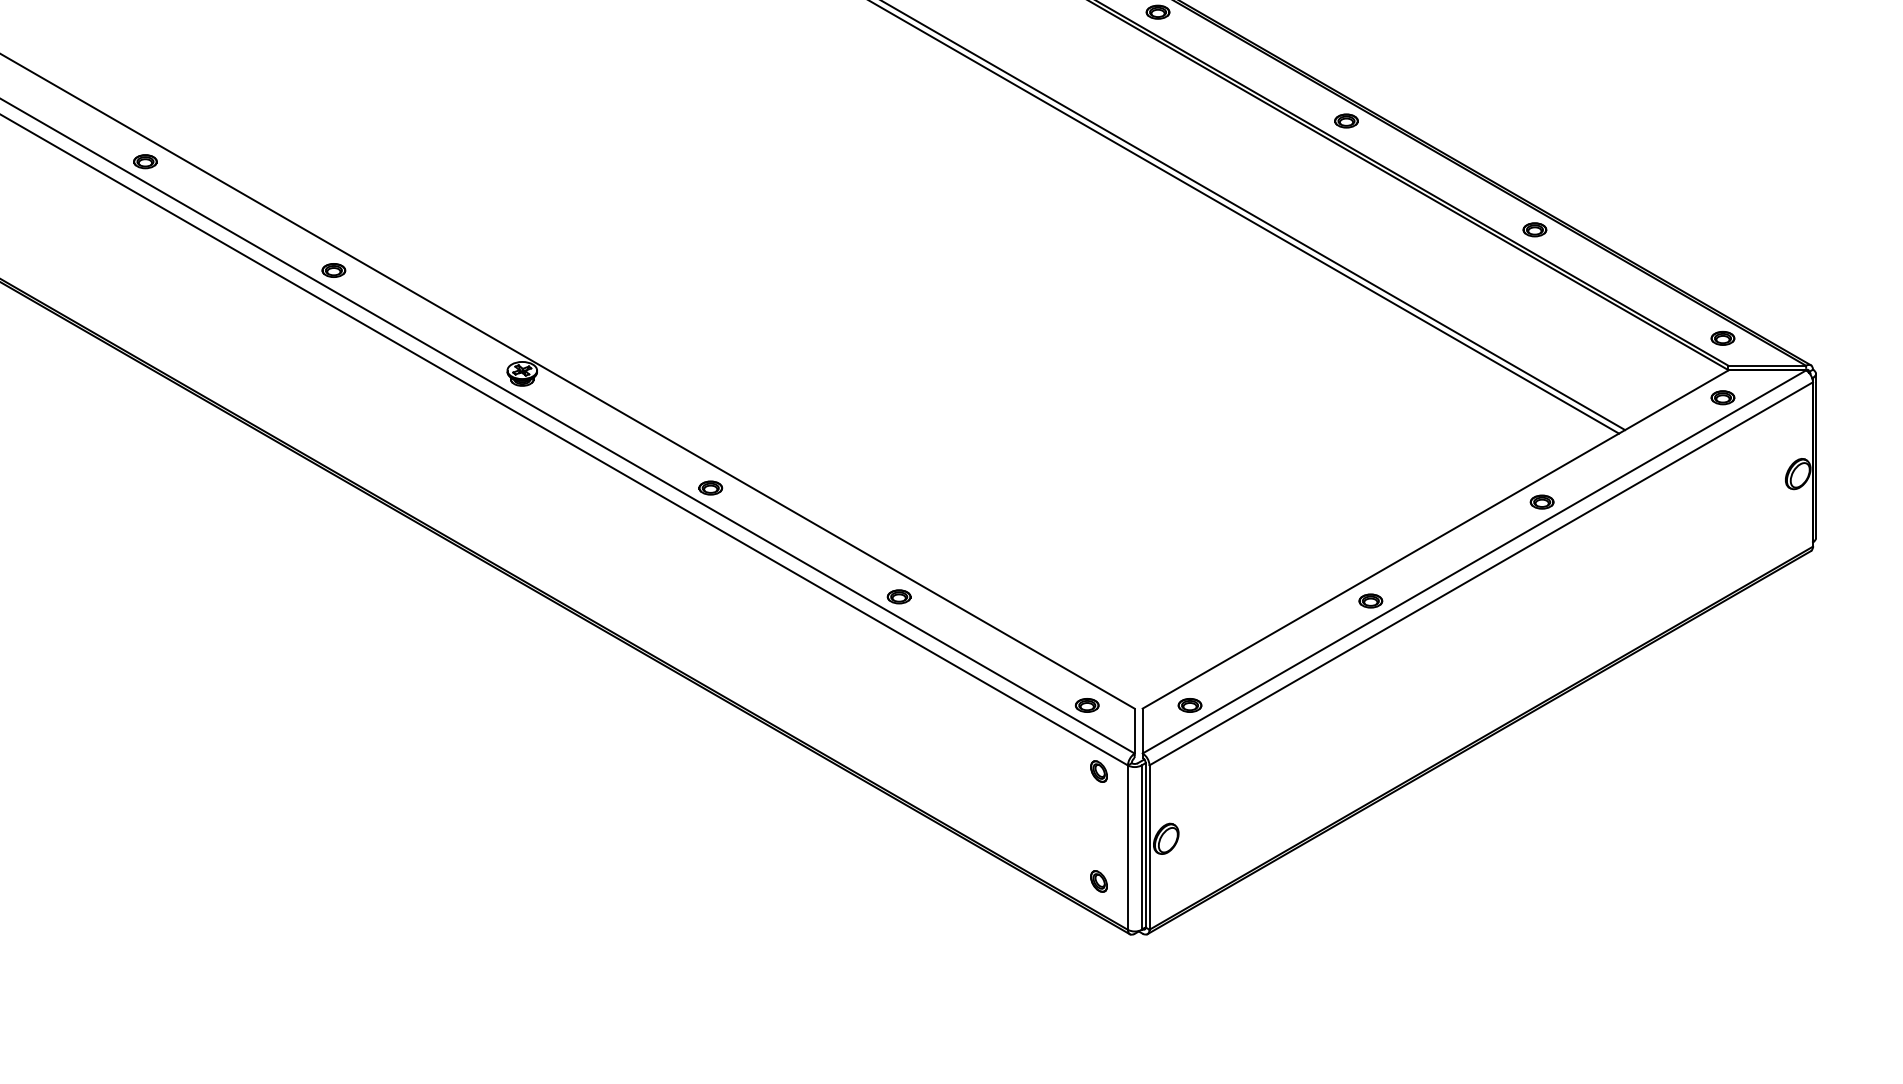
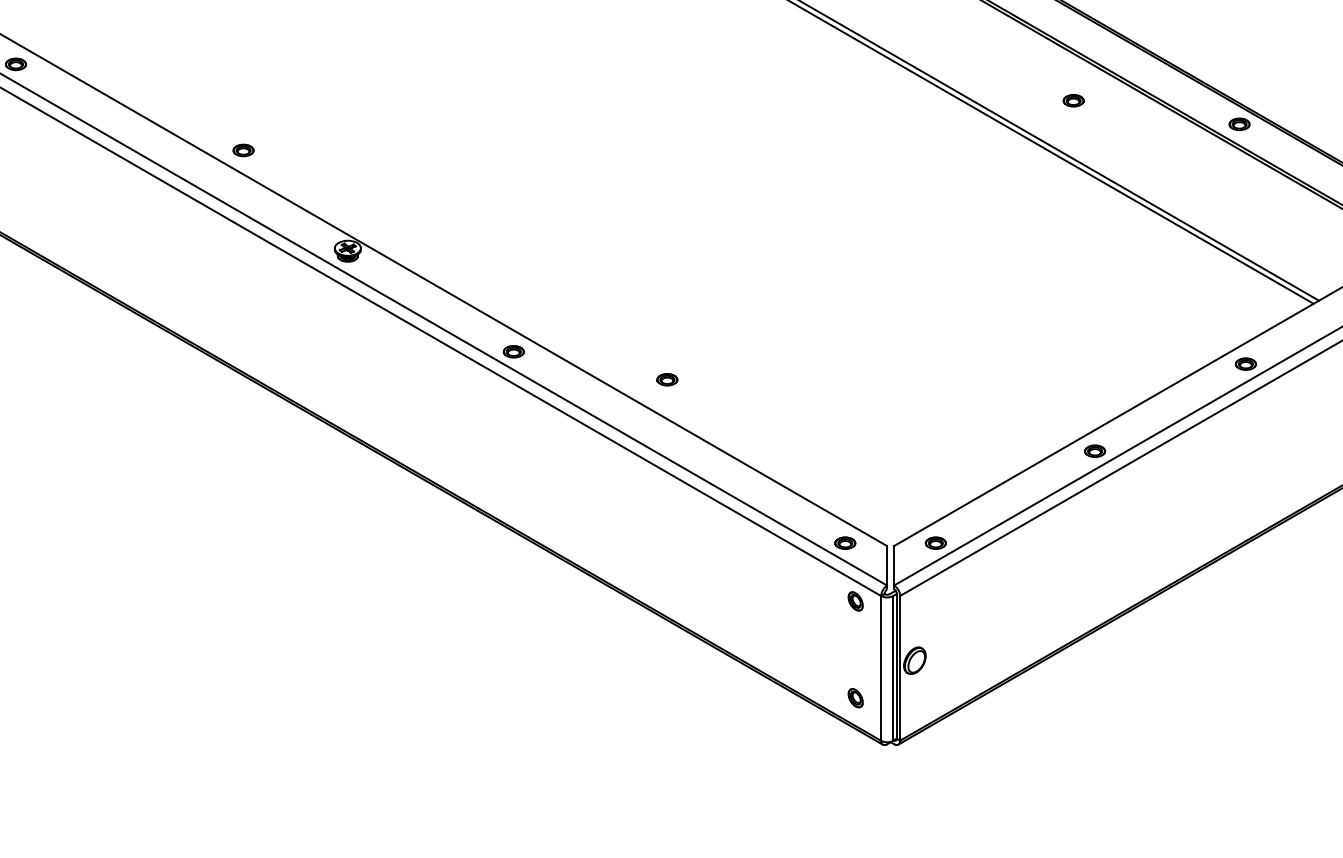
part: (1346, 120) -> (1073, 100), moved
part: (333, 270) -> (243, 150), moved
part: (898, 596) -> (666, 379), moved

